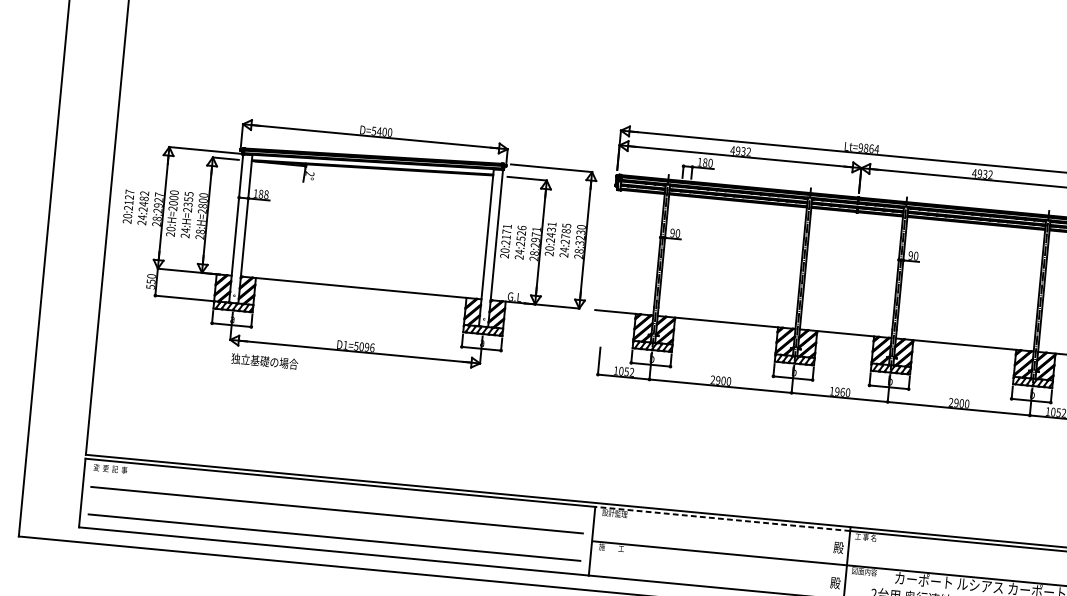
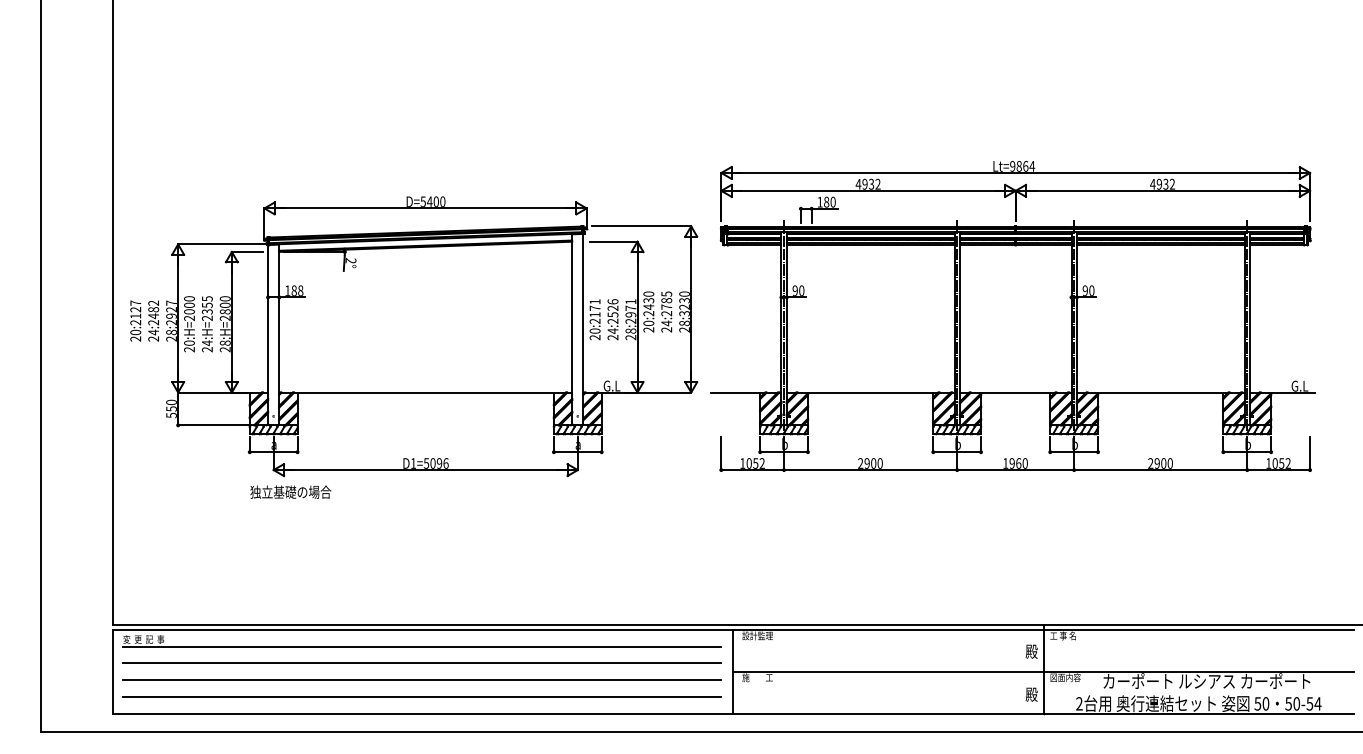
text: (551, 223) -> (648, 293), 20:2431 -> 20:2430
text: (264, 360) -> (290, 491), moved
line: (338, 496) -> (421, 646), added
line: (721, 519) -> (887, 630), dashed -> solid
line: (335, 524) -> (421, 680), added

